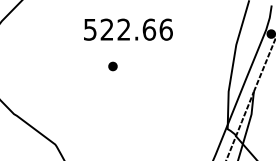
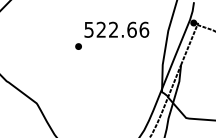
text: (127, 29) -> (116, 29), moved

